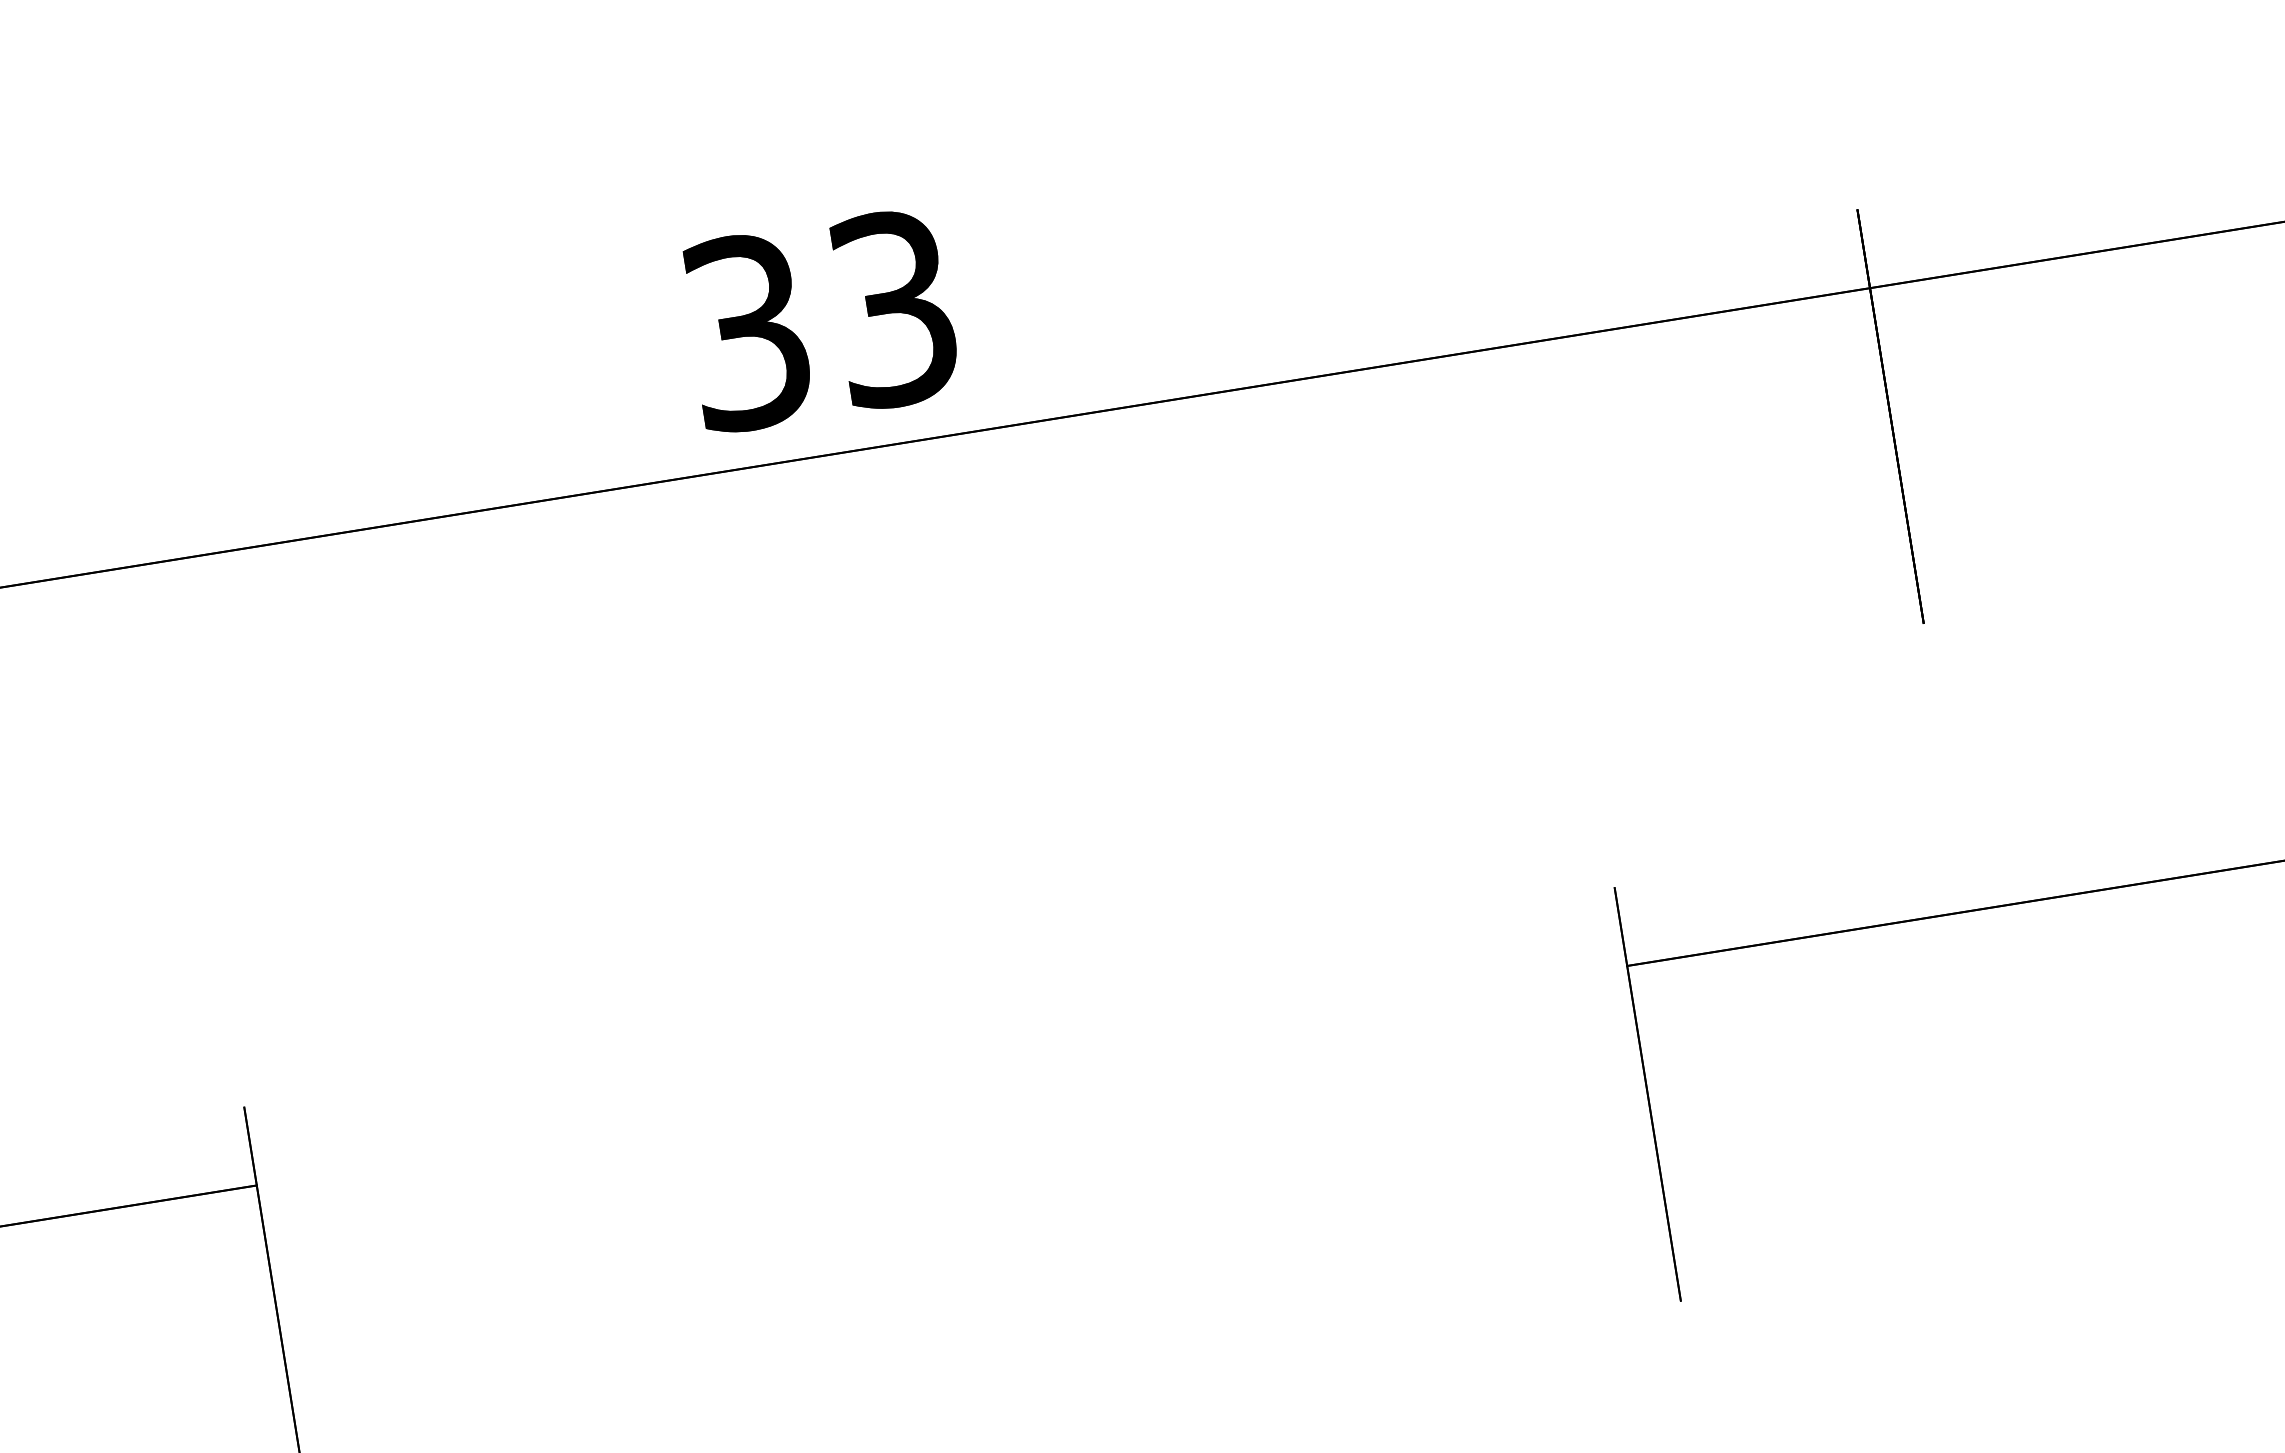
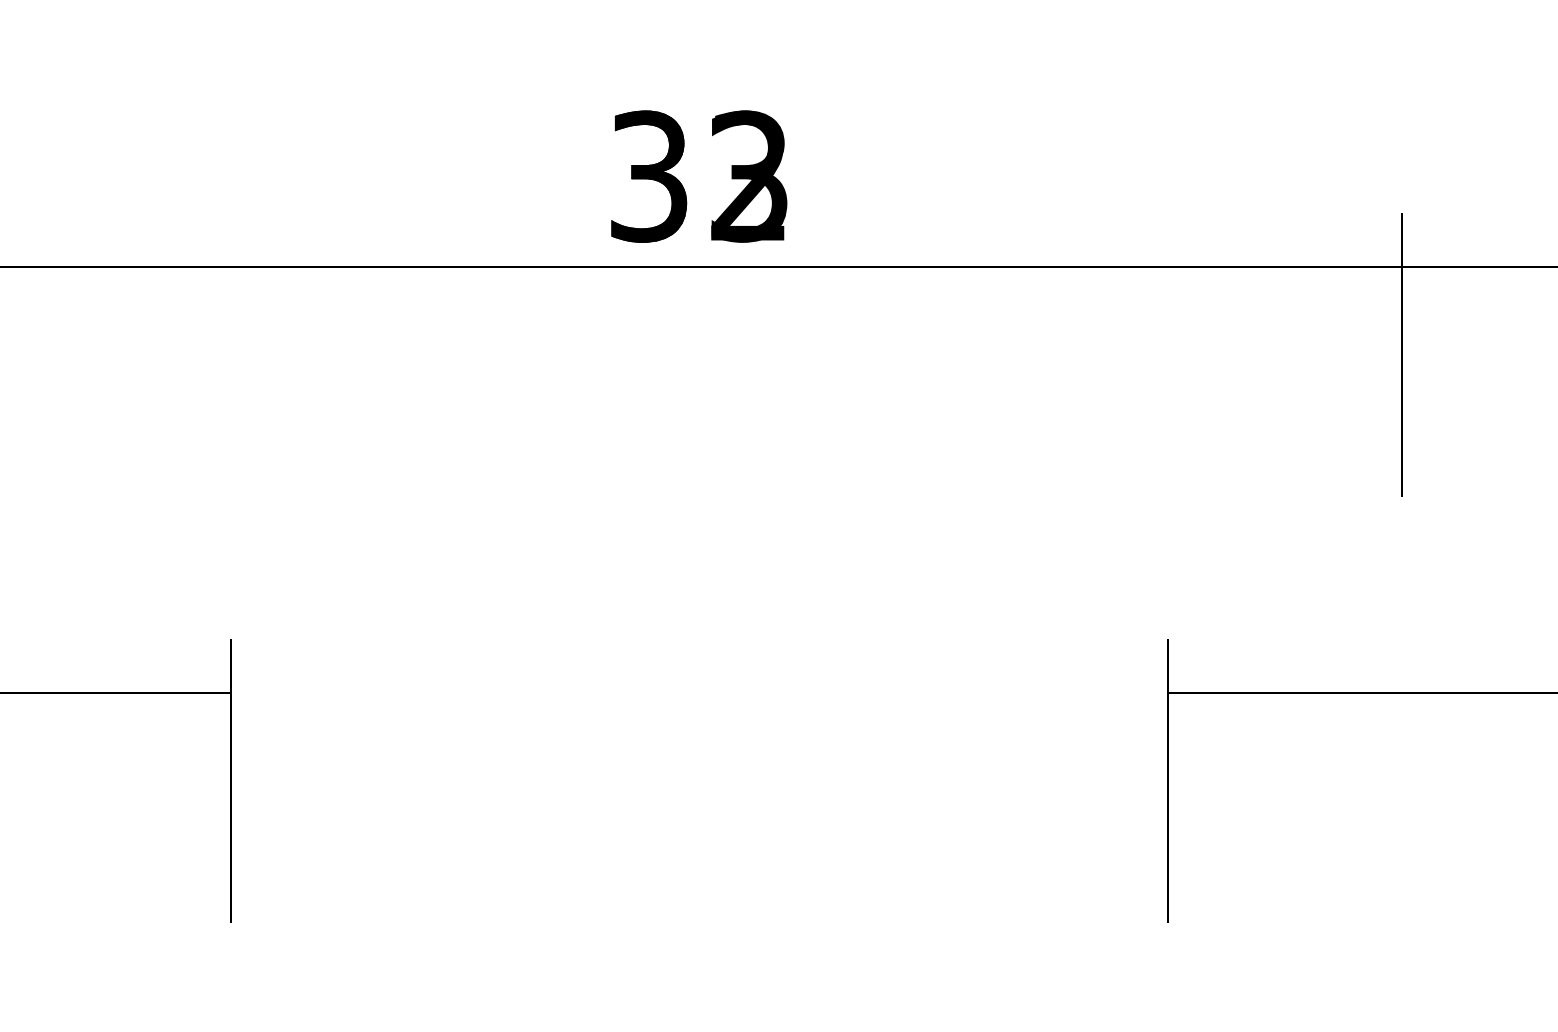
text: (893, 308) -> (749, 176), 33 -> 32

